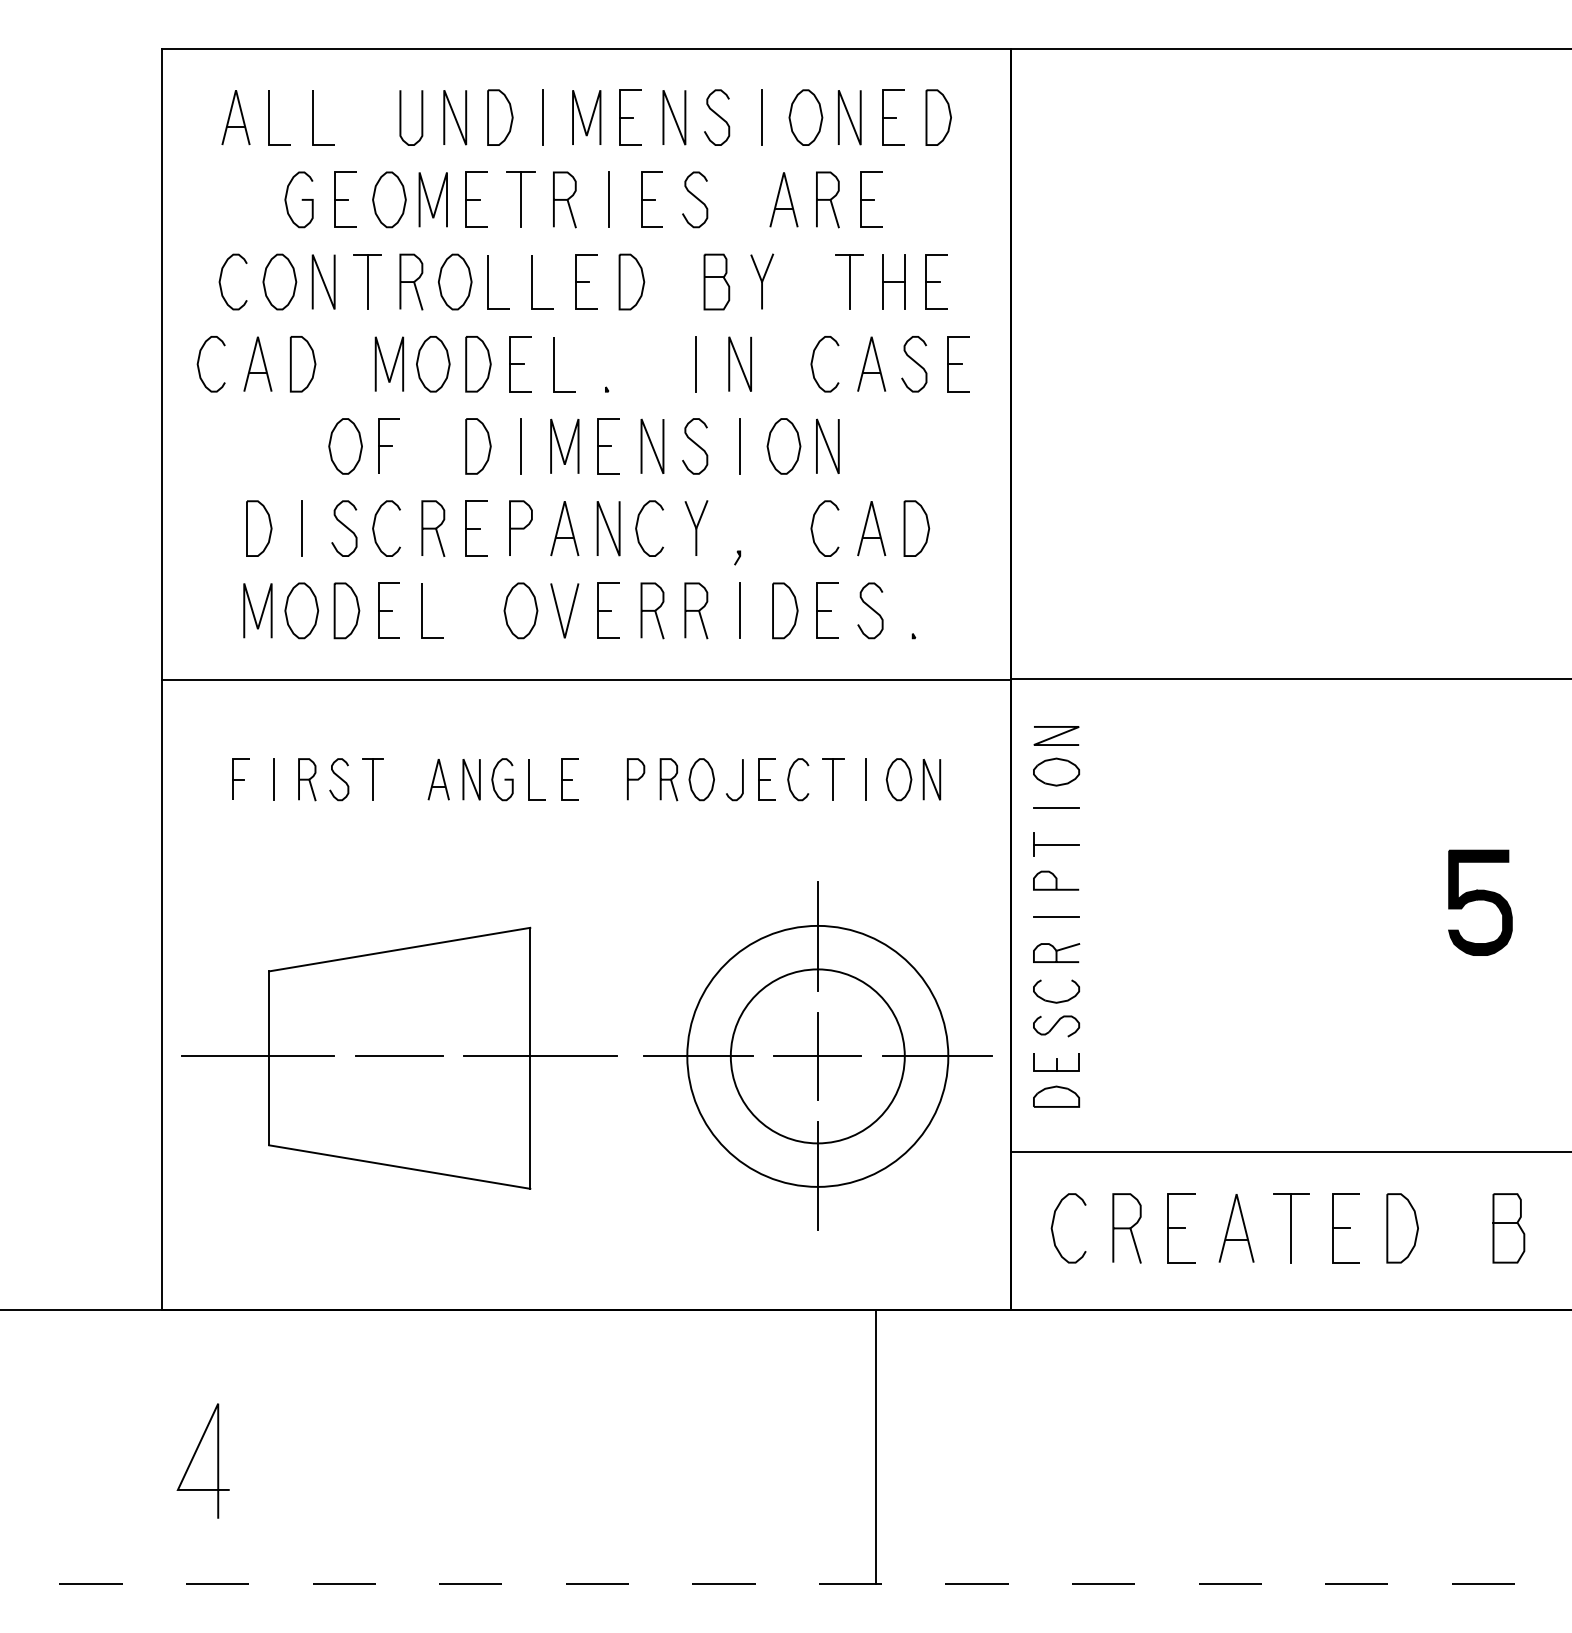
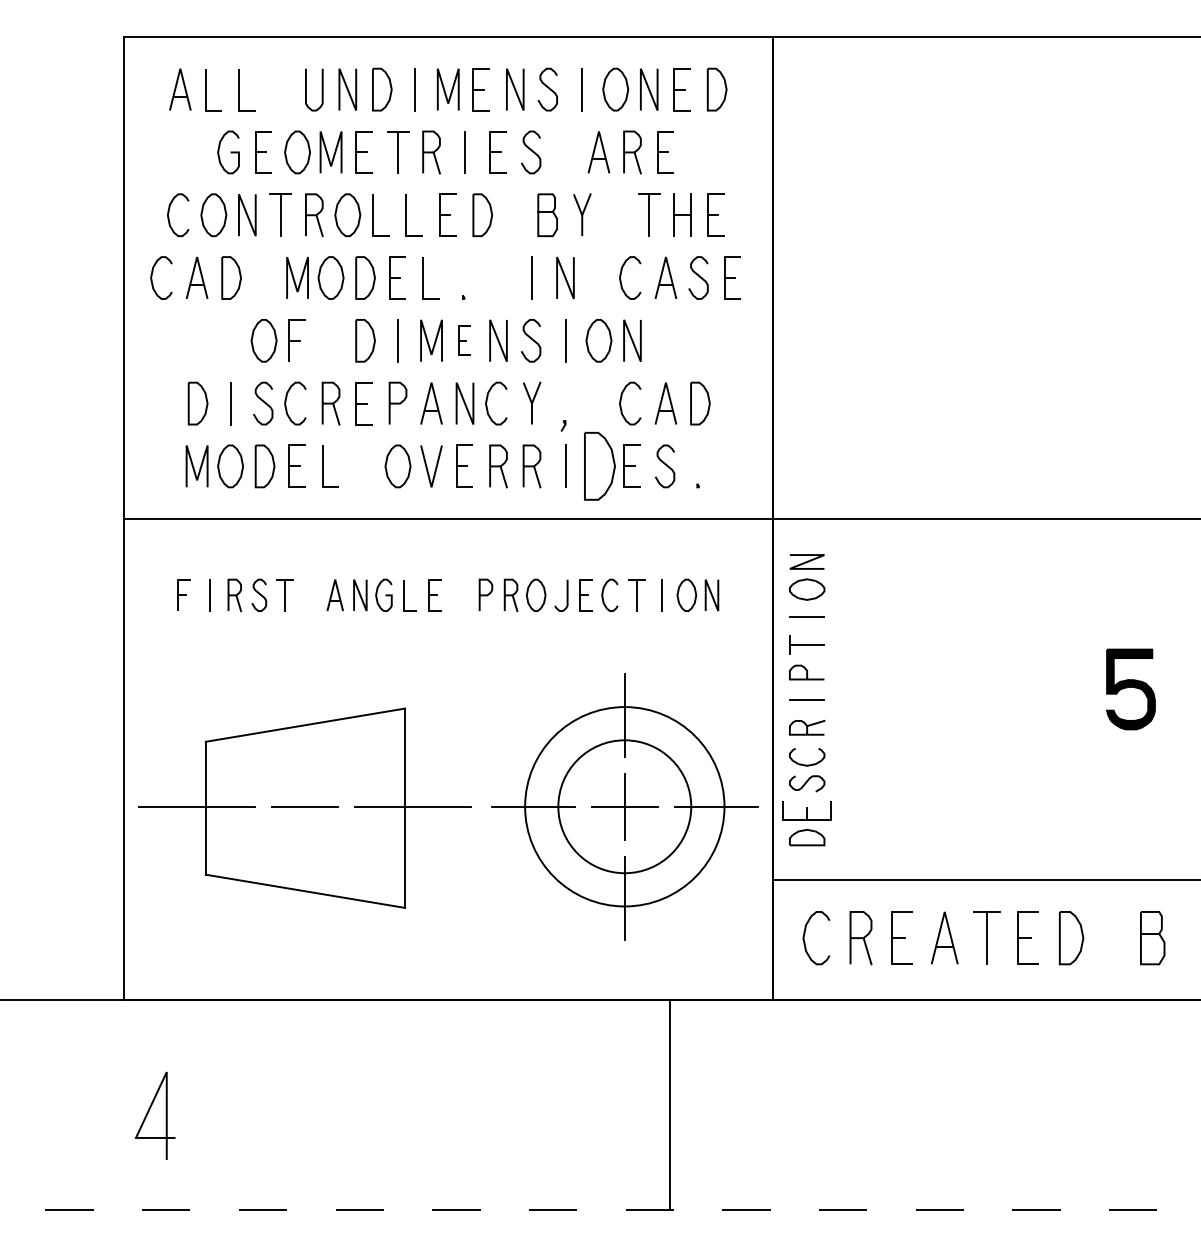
part: (608, 446) -> (464, 340), size x0.7
part: (785, 610) -> (600, 466), size x1.6
part: (1056, 1062) -> (807, 811), size x1.4

